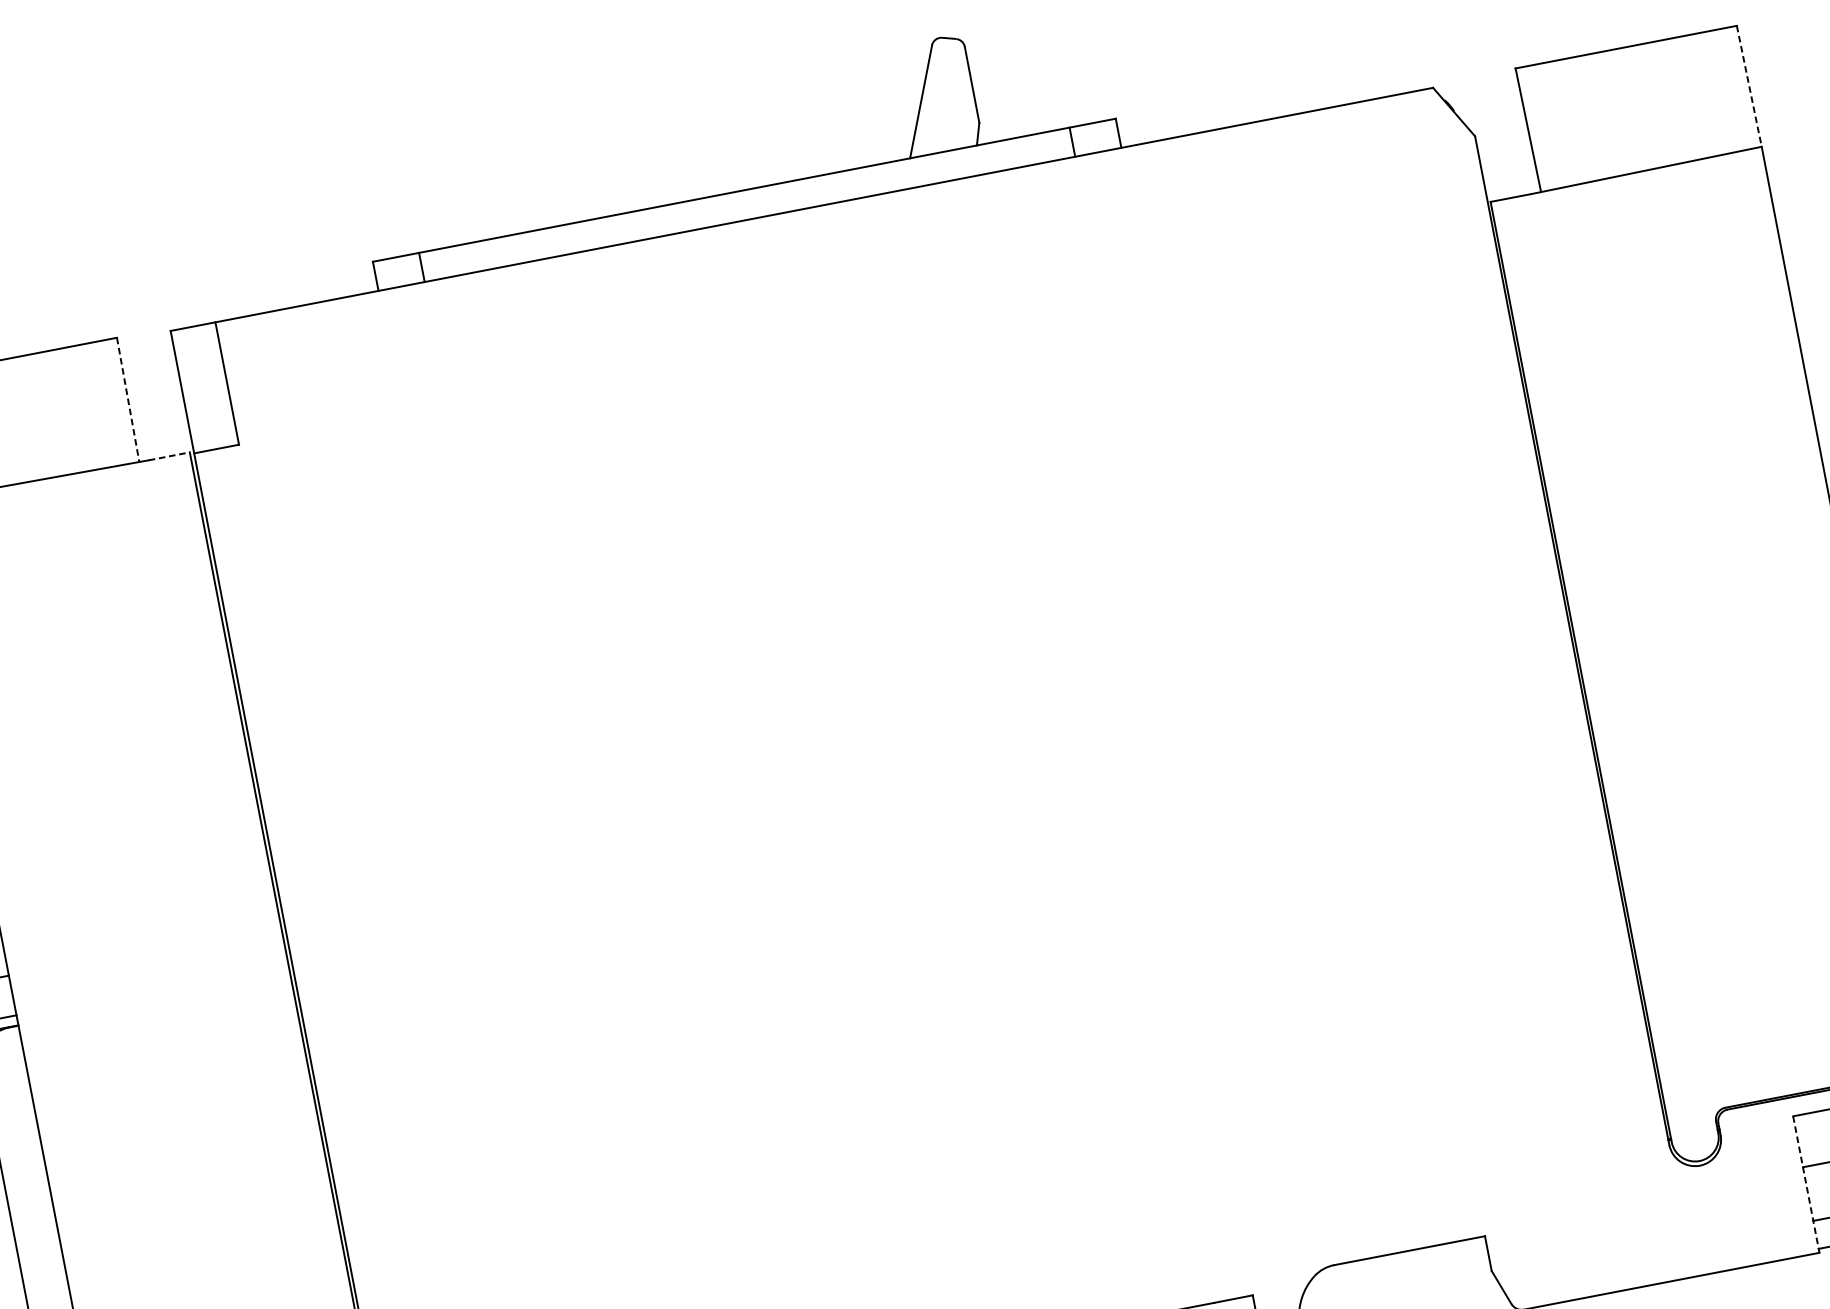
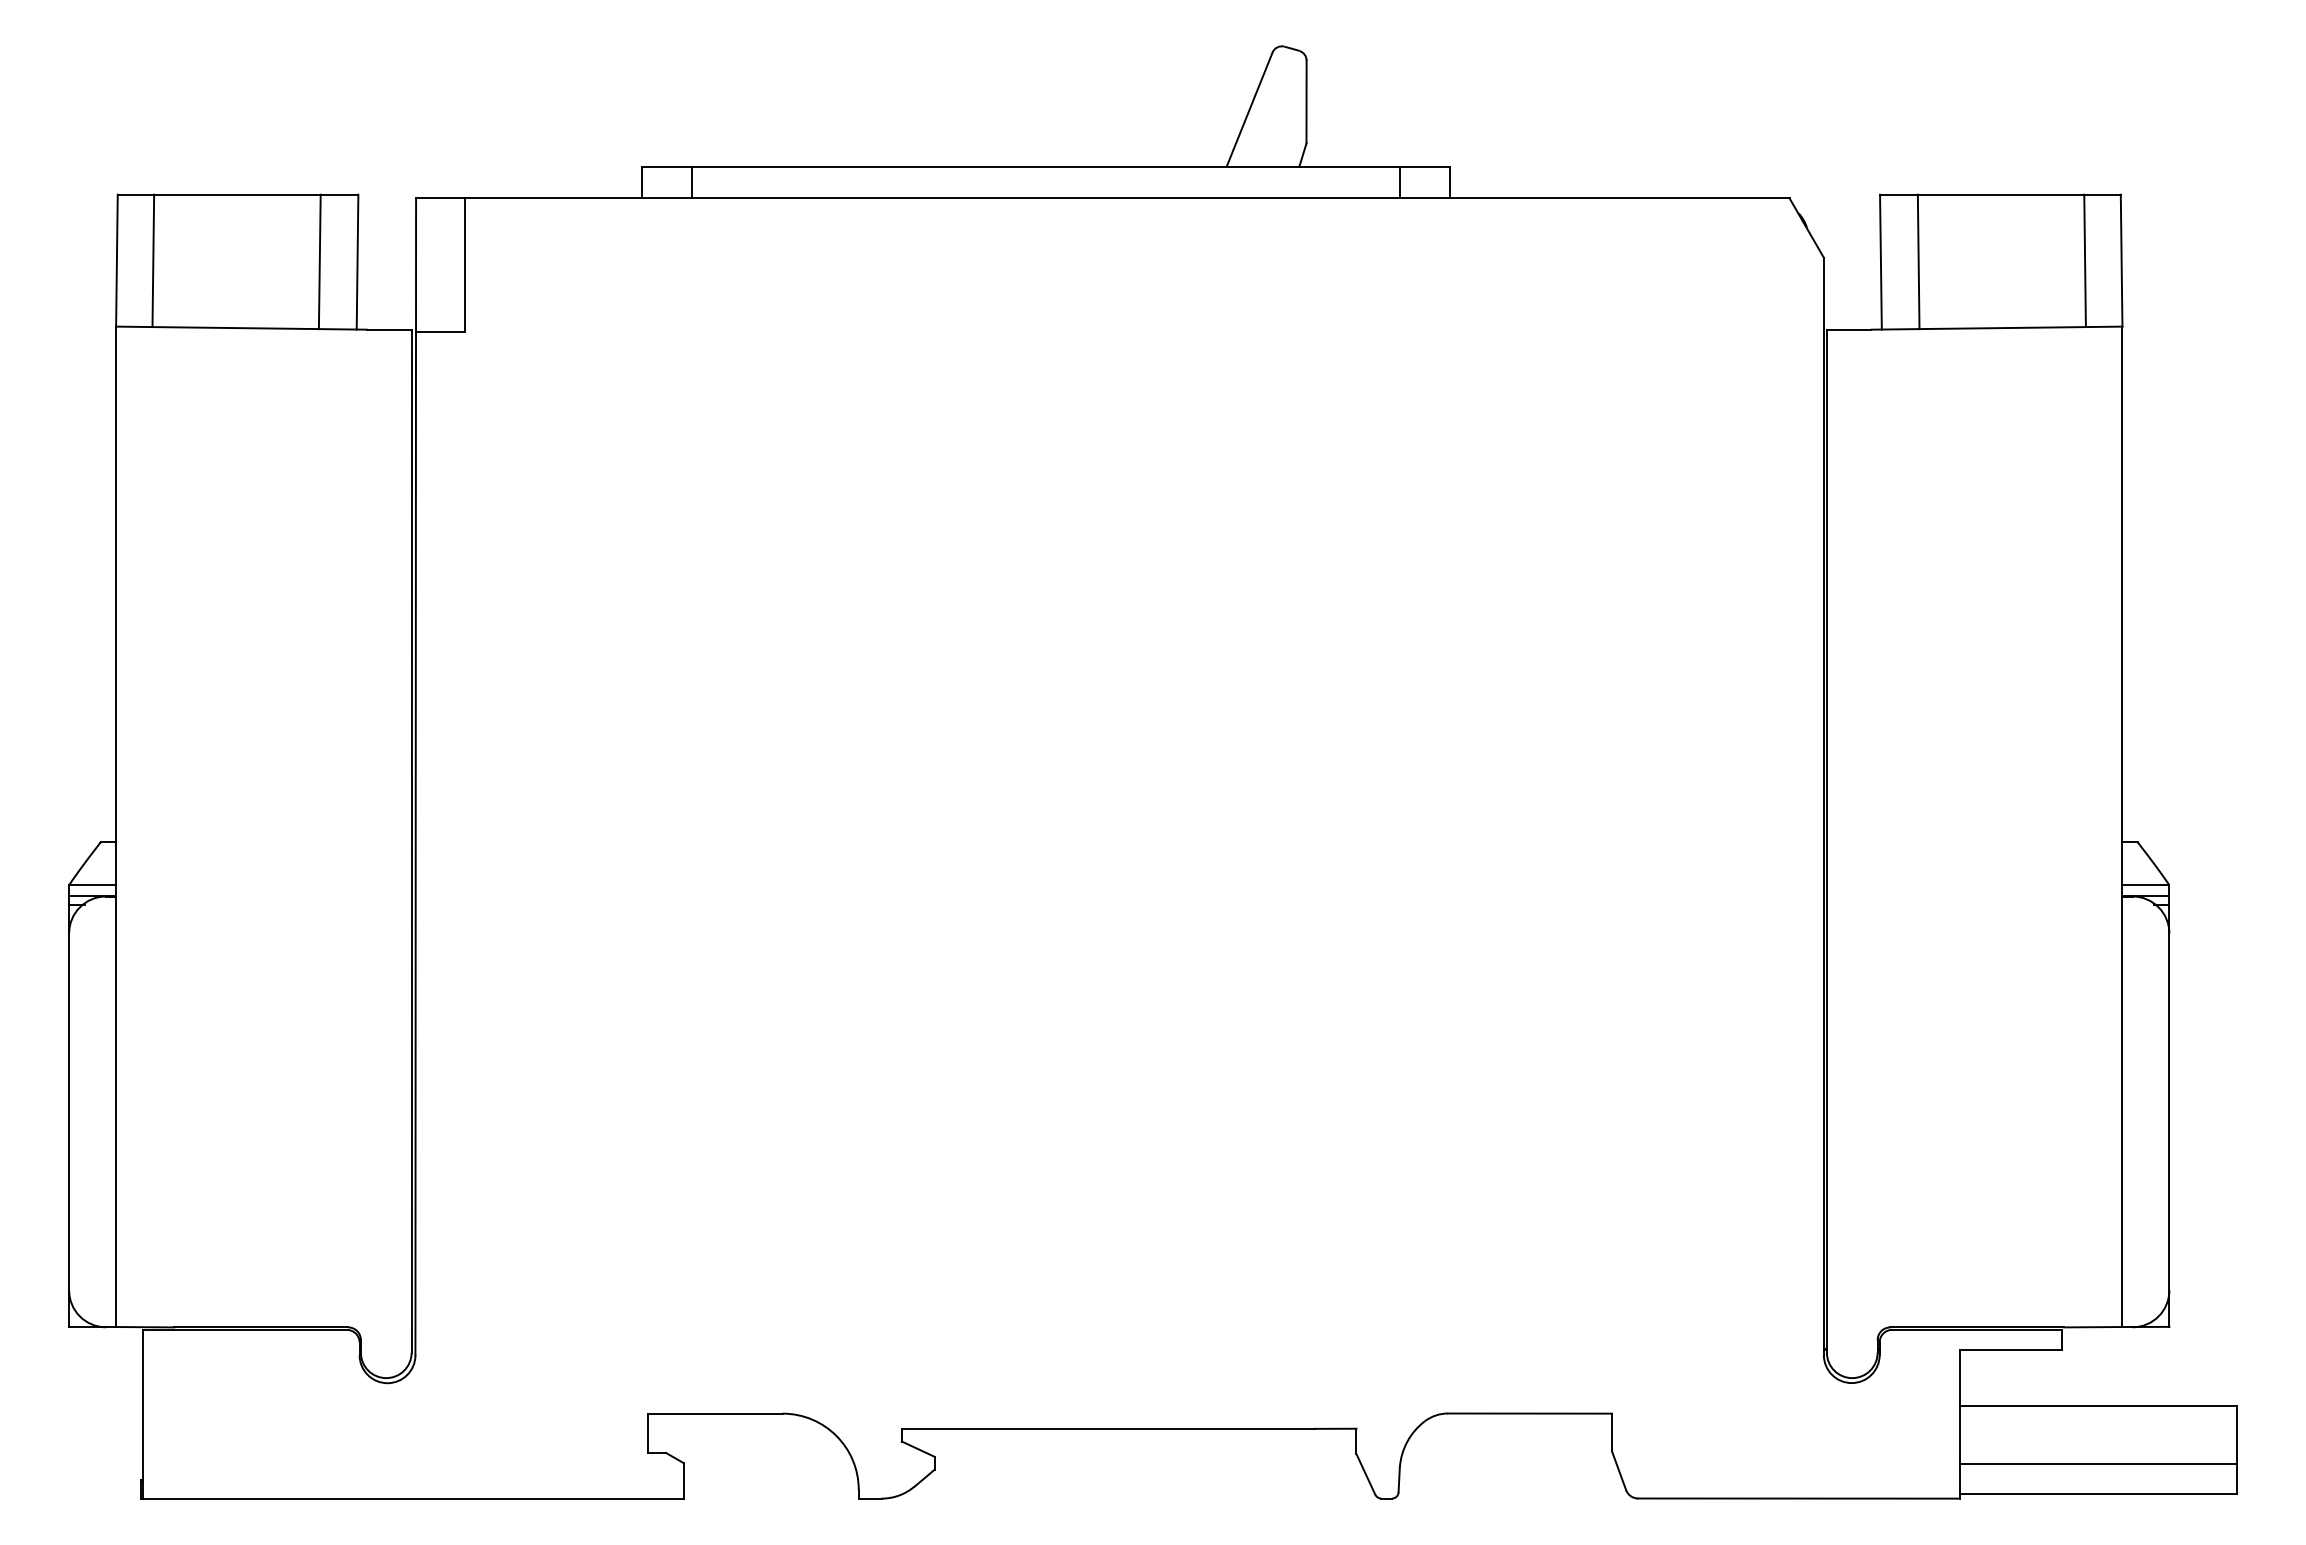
line: (1749, 86) -> (2121, 260), dashed -> solid
line: (1715, 92) -> (2084, 260), added
line: (1562, 123) -> (1918, 261), added
line: (128, 400) -> (357, 262), dashed -> solid
line: (93, 406) -> (319, 261), added
line: (169, 456) -> (389, 329), dashed -> solid
line: (1806, 1184) -> (1959, 1424), dashed -> solid

